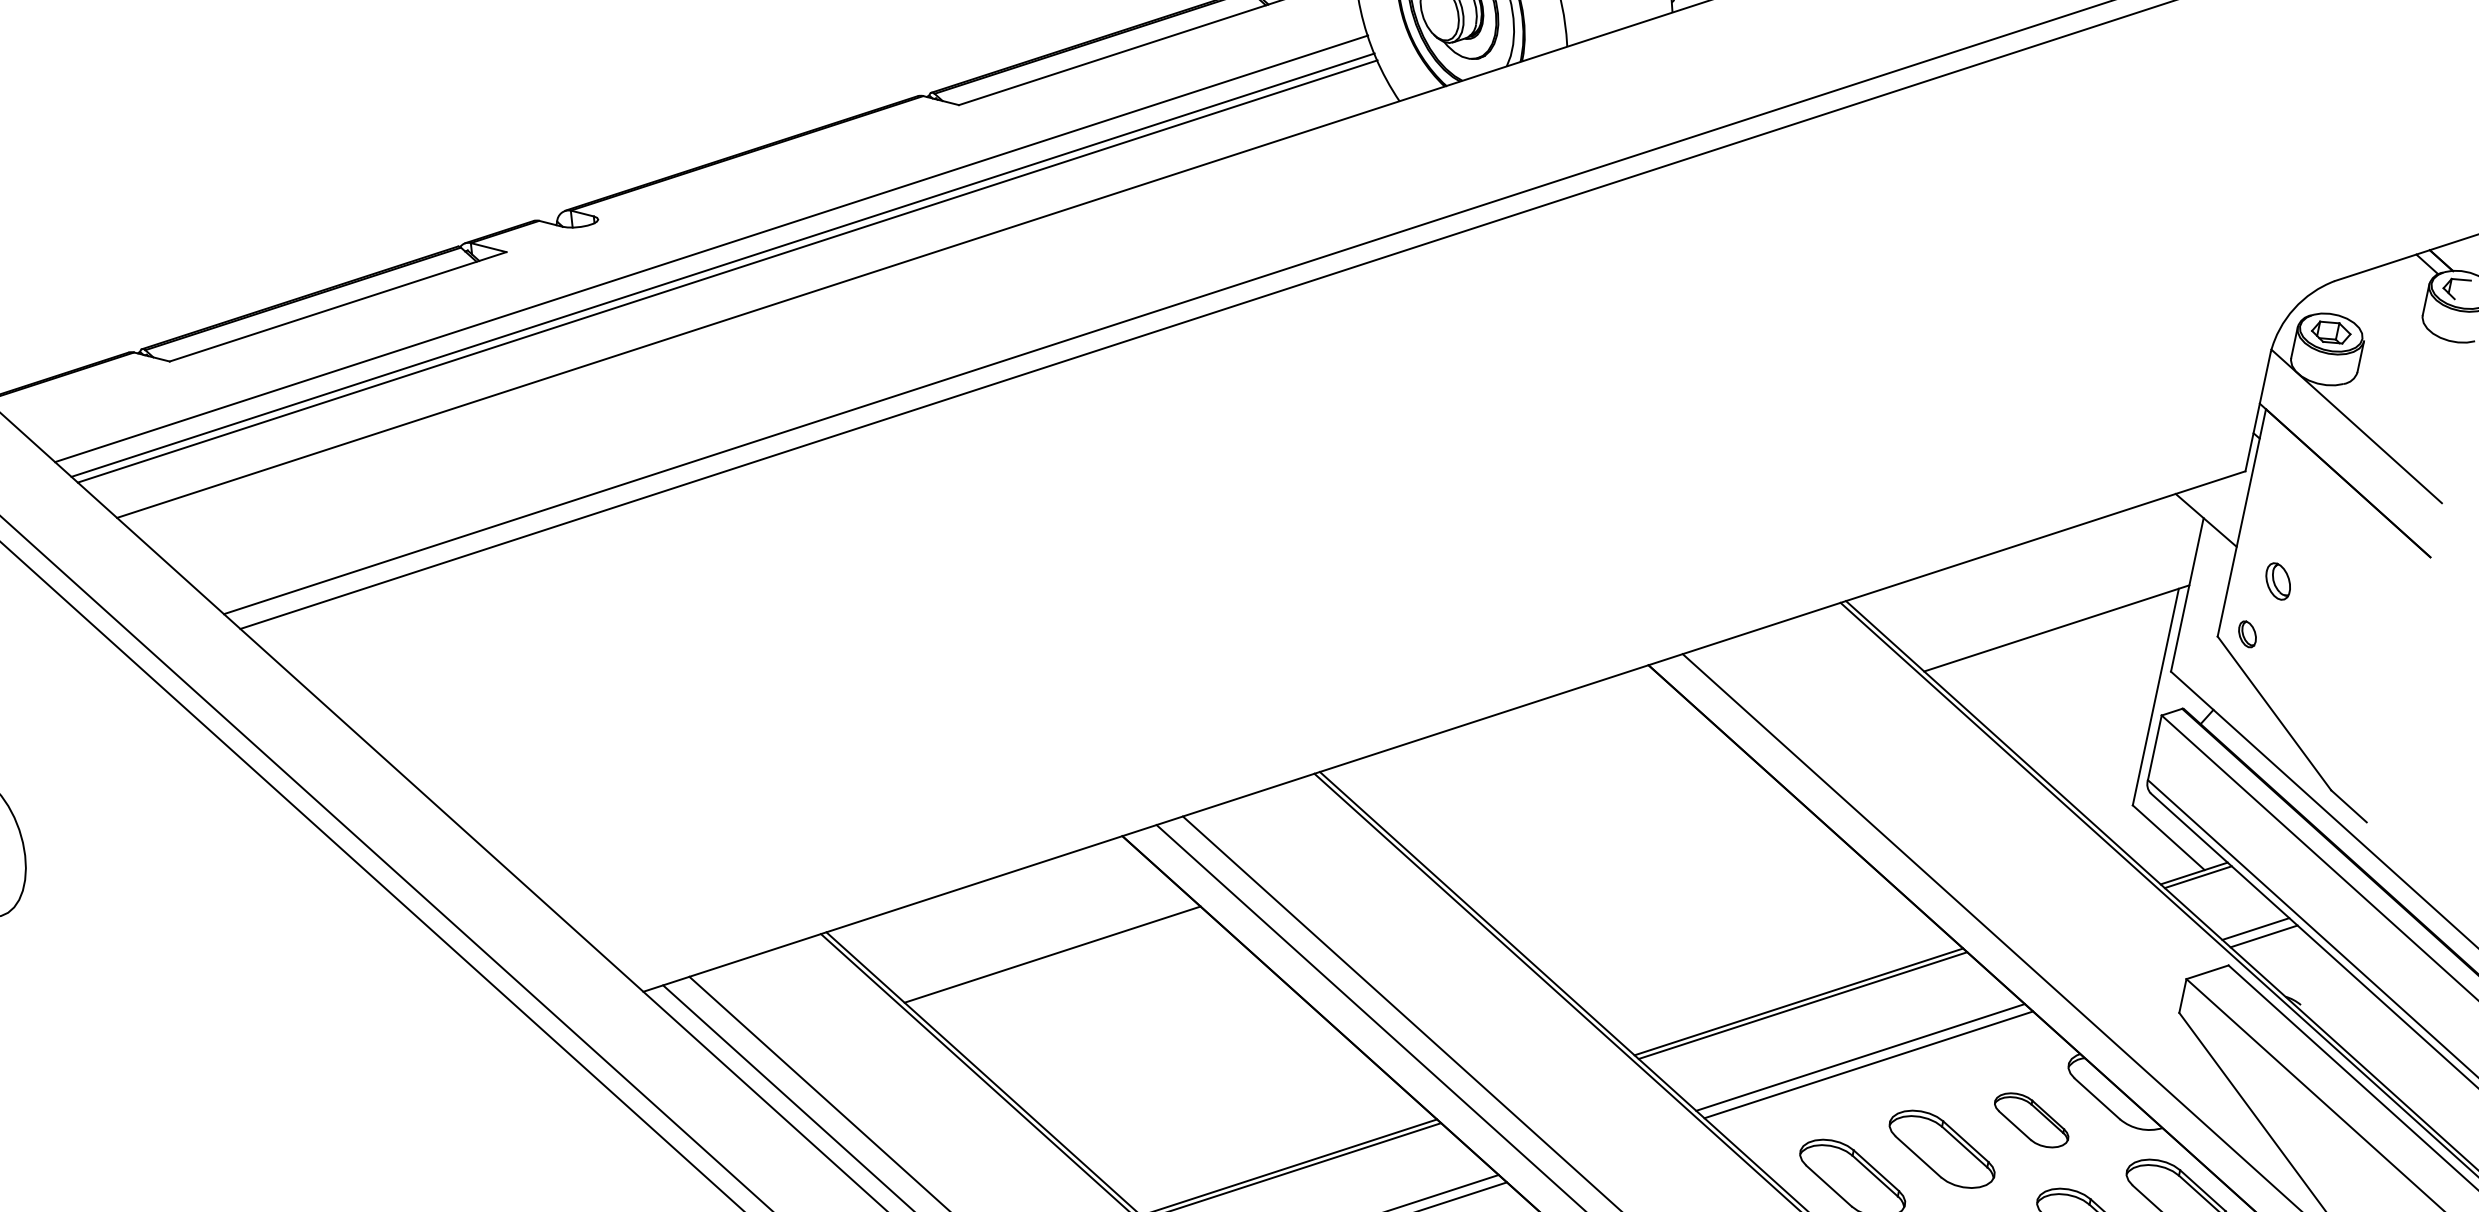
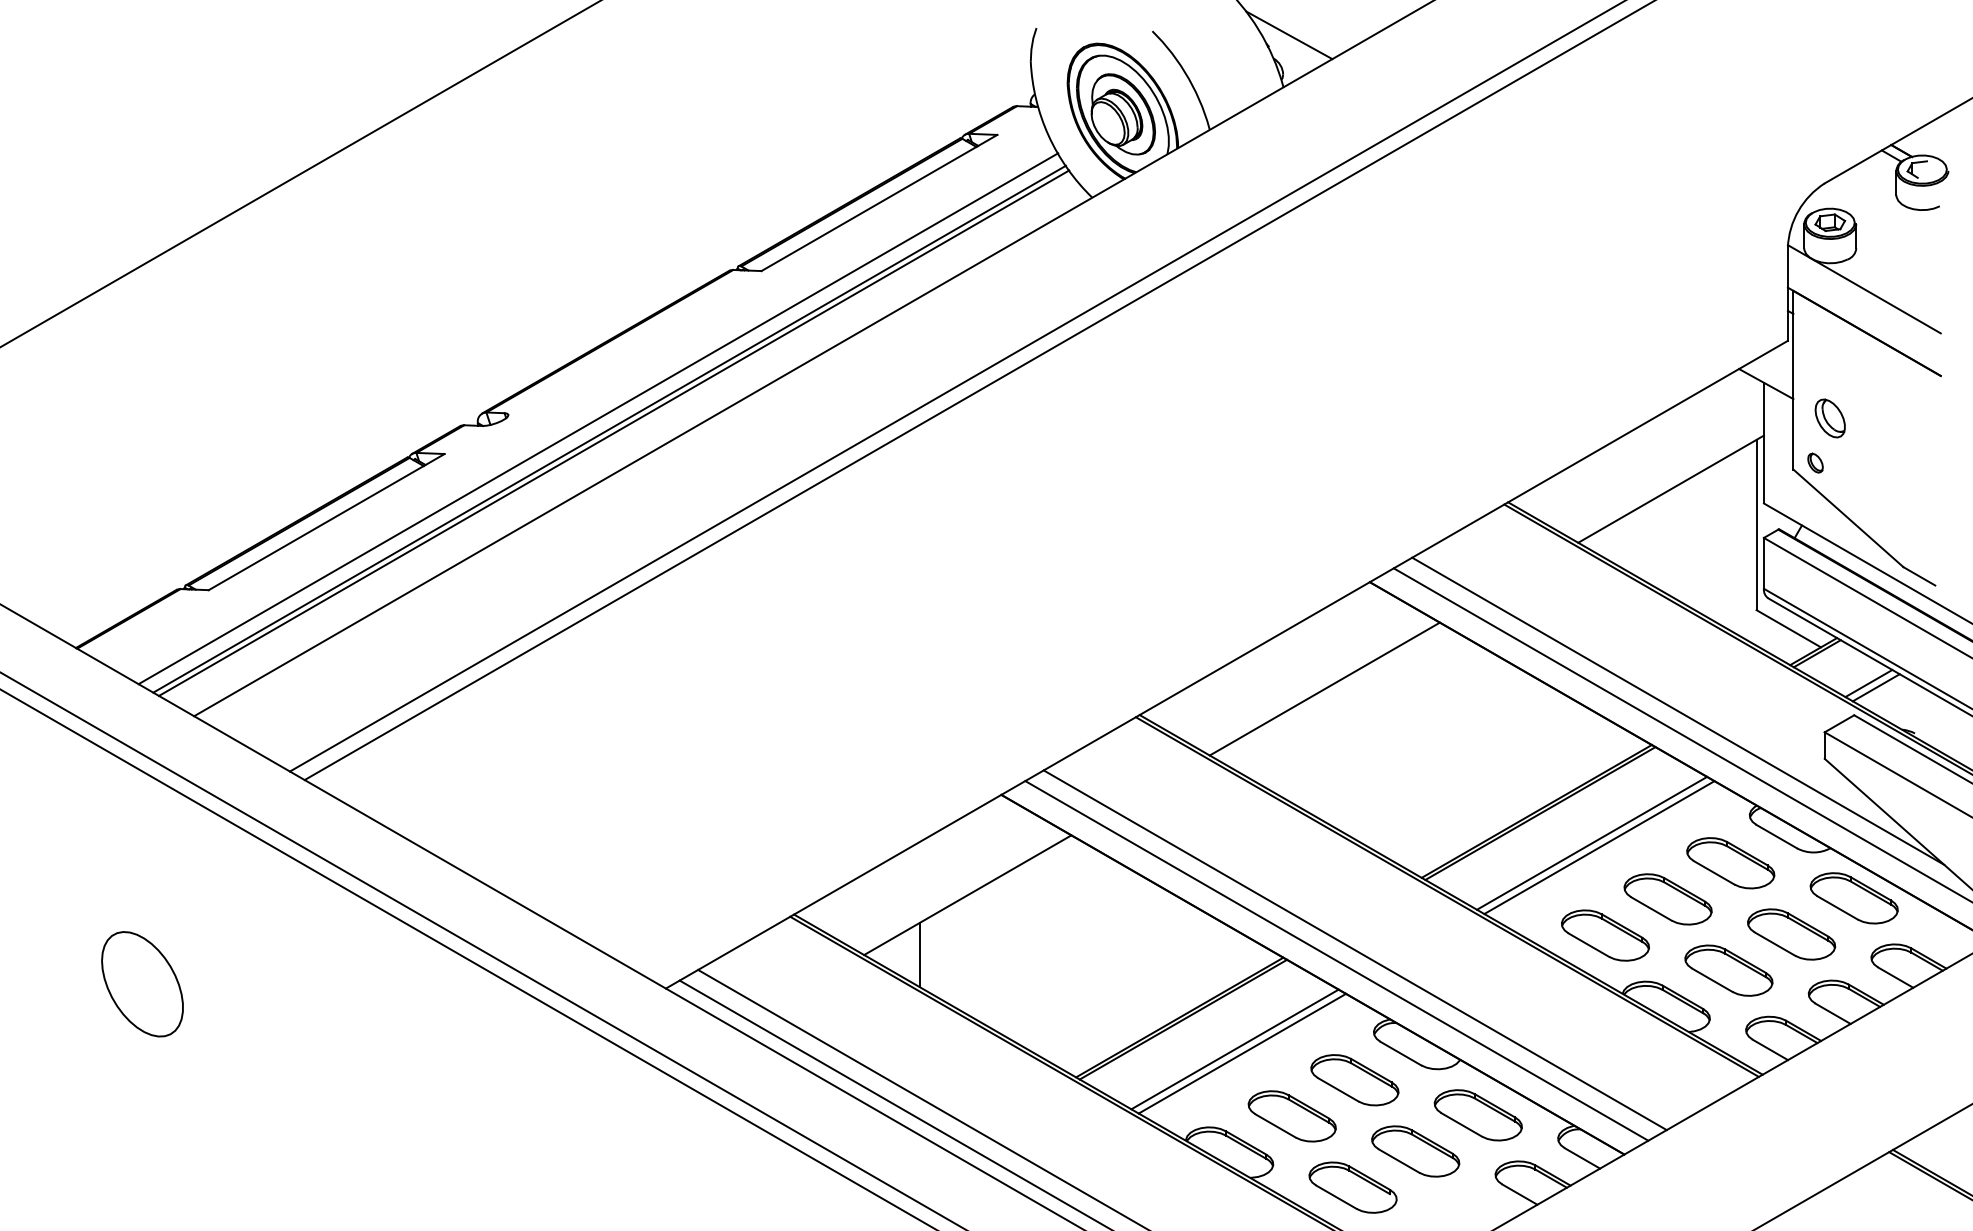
part: (2277, 581) -> (1829, 418), size x1.43
line: (1562, 788) -> (1324, 688), added
line: (2006, 911) -> (1678, 710), added
line: (976, 1017) -> (920, 954), added
part: (2031, 1120) -> (1730, 863), size x1.43

